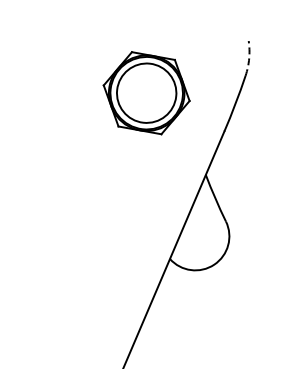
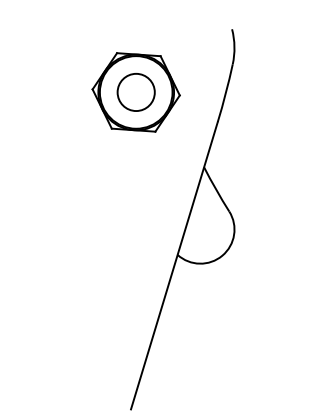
arc: (249, 58) -> (234, 46), dashed -> solid
circle: (145, 93) -> (135, 92), size x0.62

